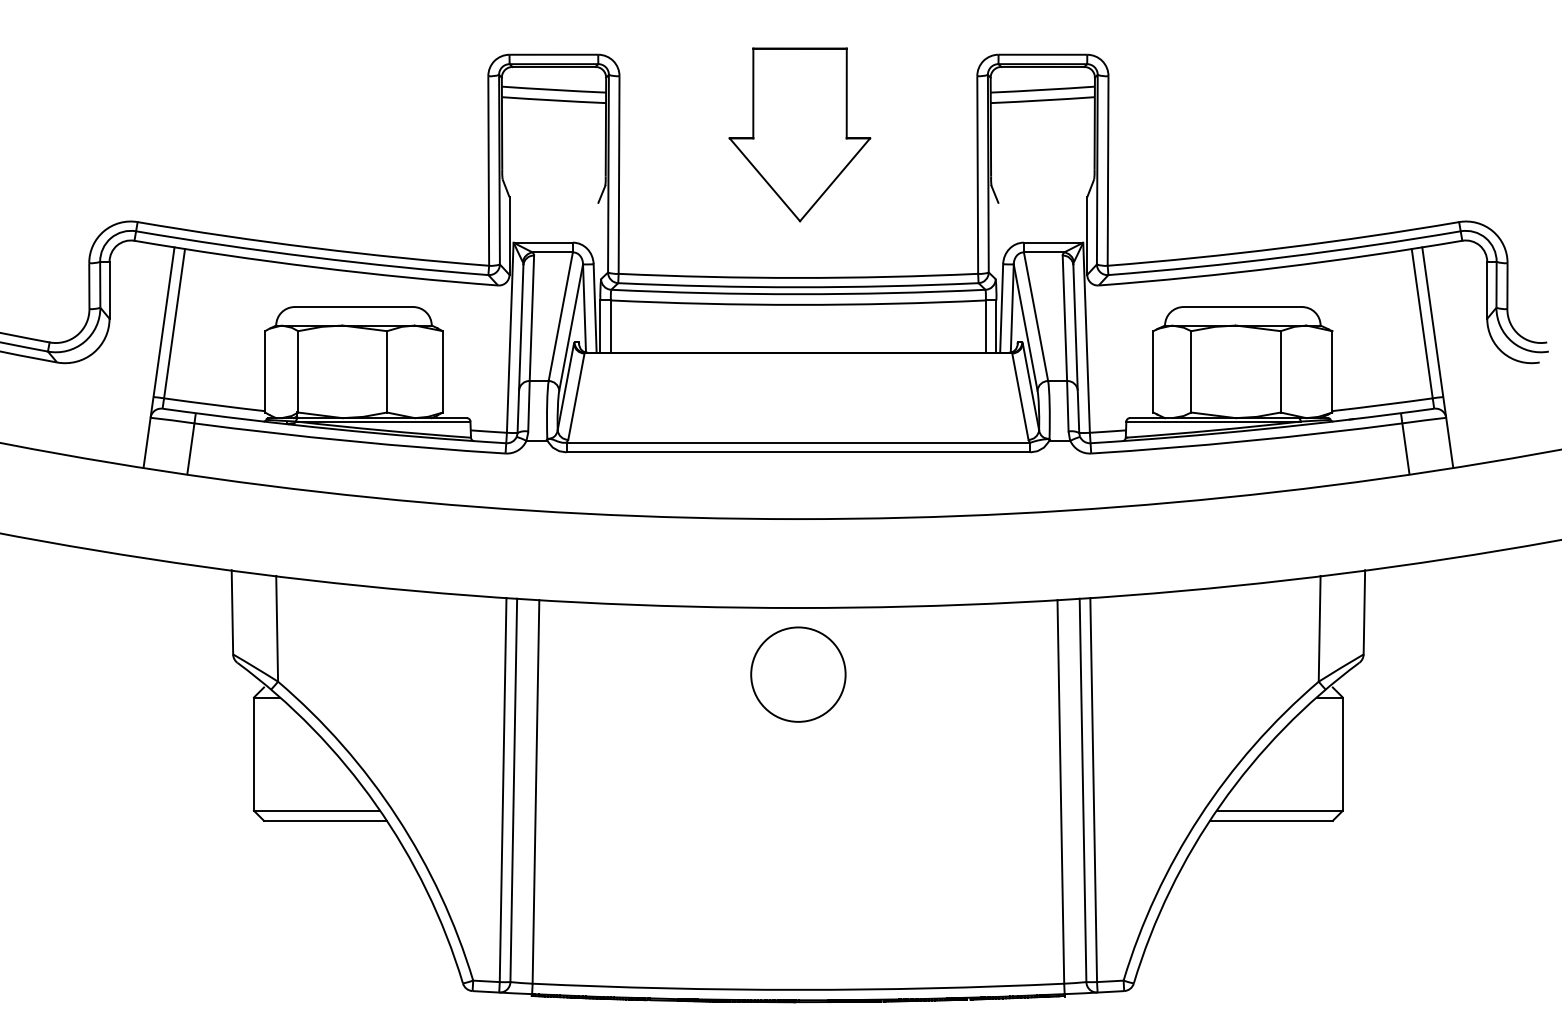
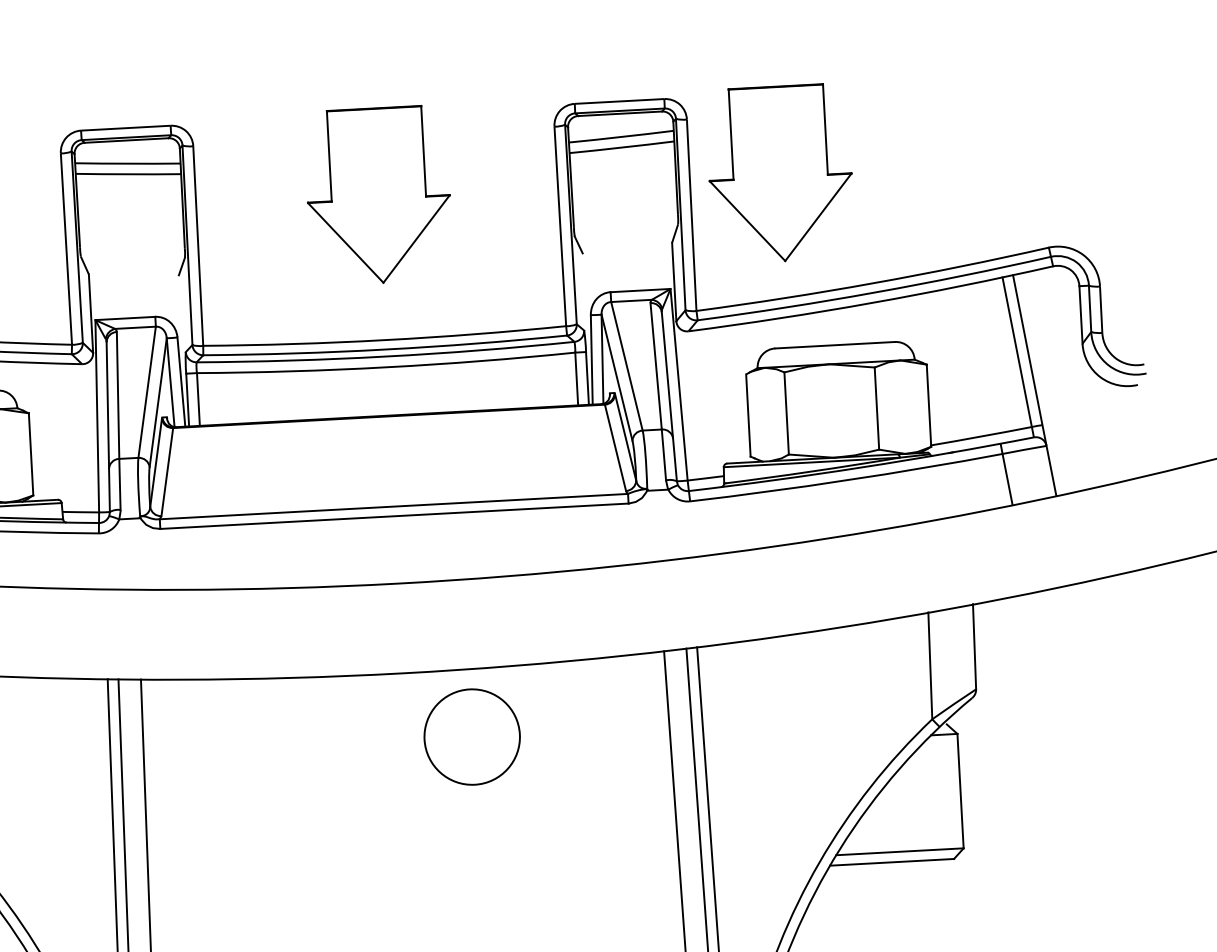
part: (1197, 134) -> (779, 173), added
circle: (798, 674) -> (472, 736), moved

